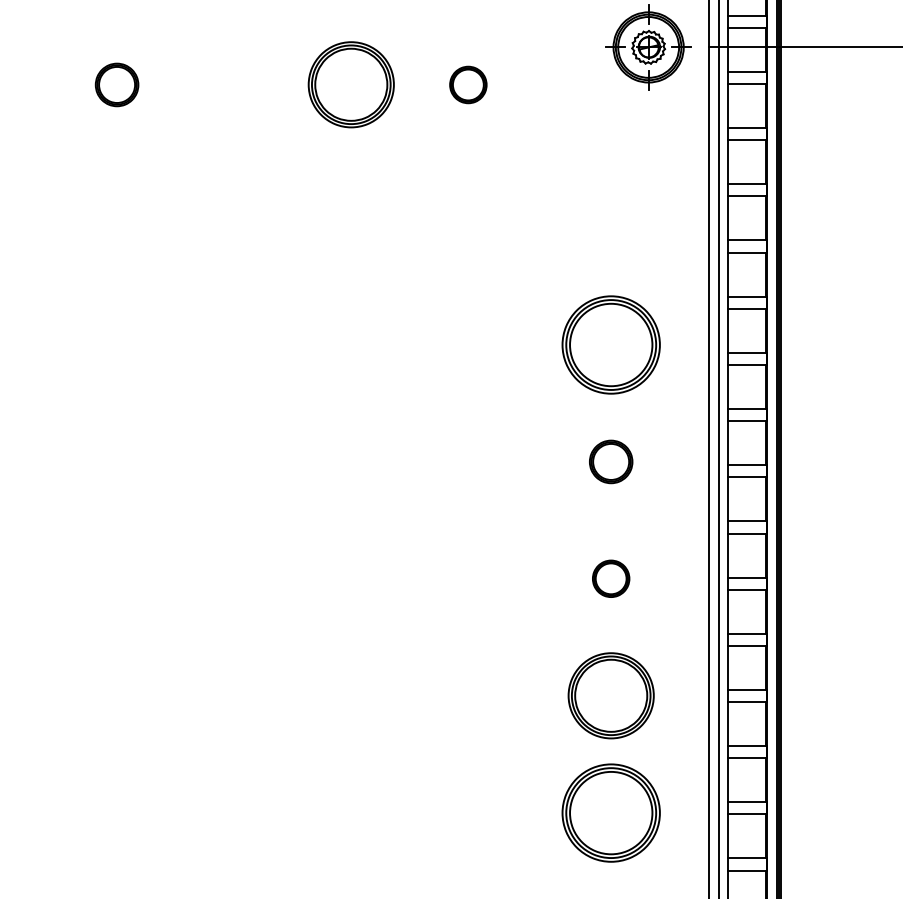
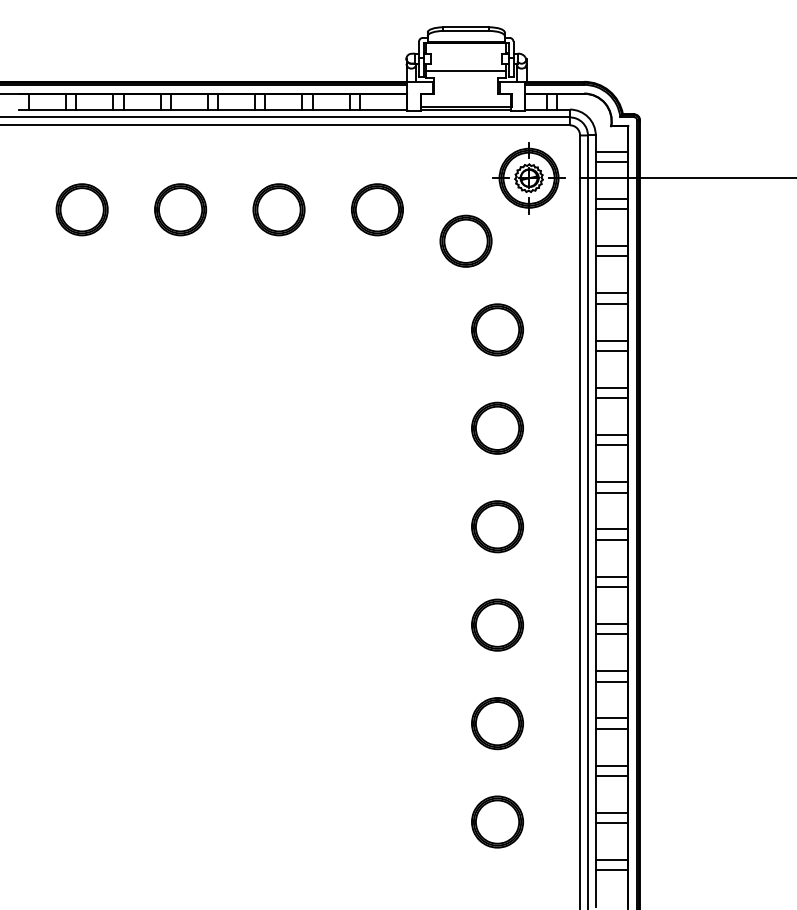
part: (116, 84) -> (81, 209), size x1.43
part: (234, 84) -> (180, 209), added
part: (350, 84) -> (278, 209), size x0.71
part: (468, 84) -> (377, 209), size x1.67
part: (573, 121) -> (465, 240), added
part: (611, 227) -> (497, 329), added
part: (611, 343) -> (497, 427), size x0.62
part: (611, 461) -> (497, 526), size x1.43
part: (611, 578) -> (497, 624), size x1.67
part: (611, 695) -> (497, 723), size x0.71
part: (611, 812) -> (497, 821), size x0.62

